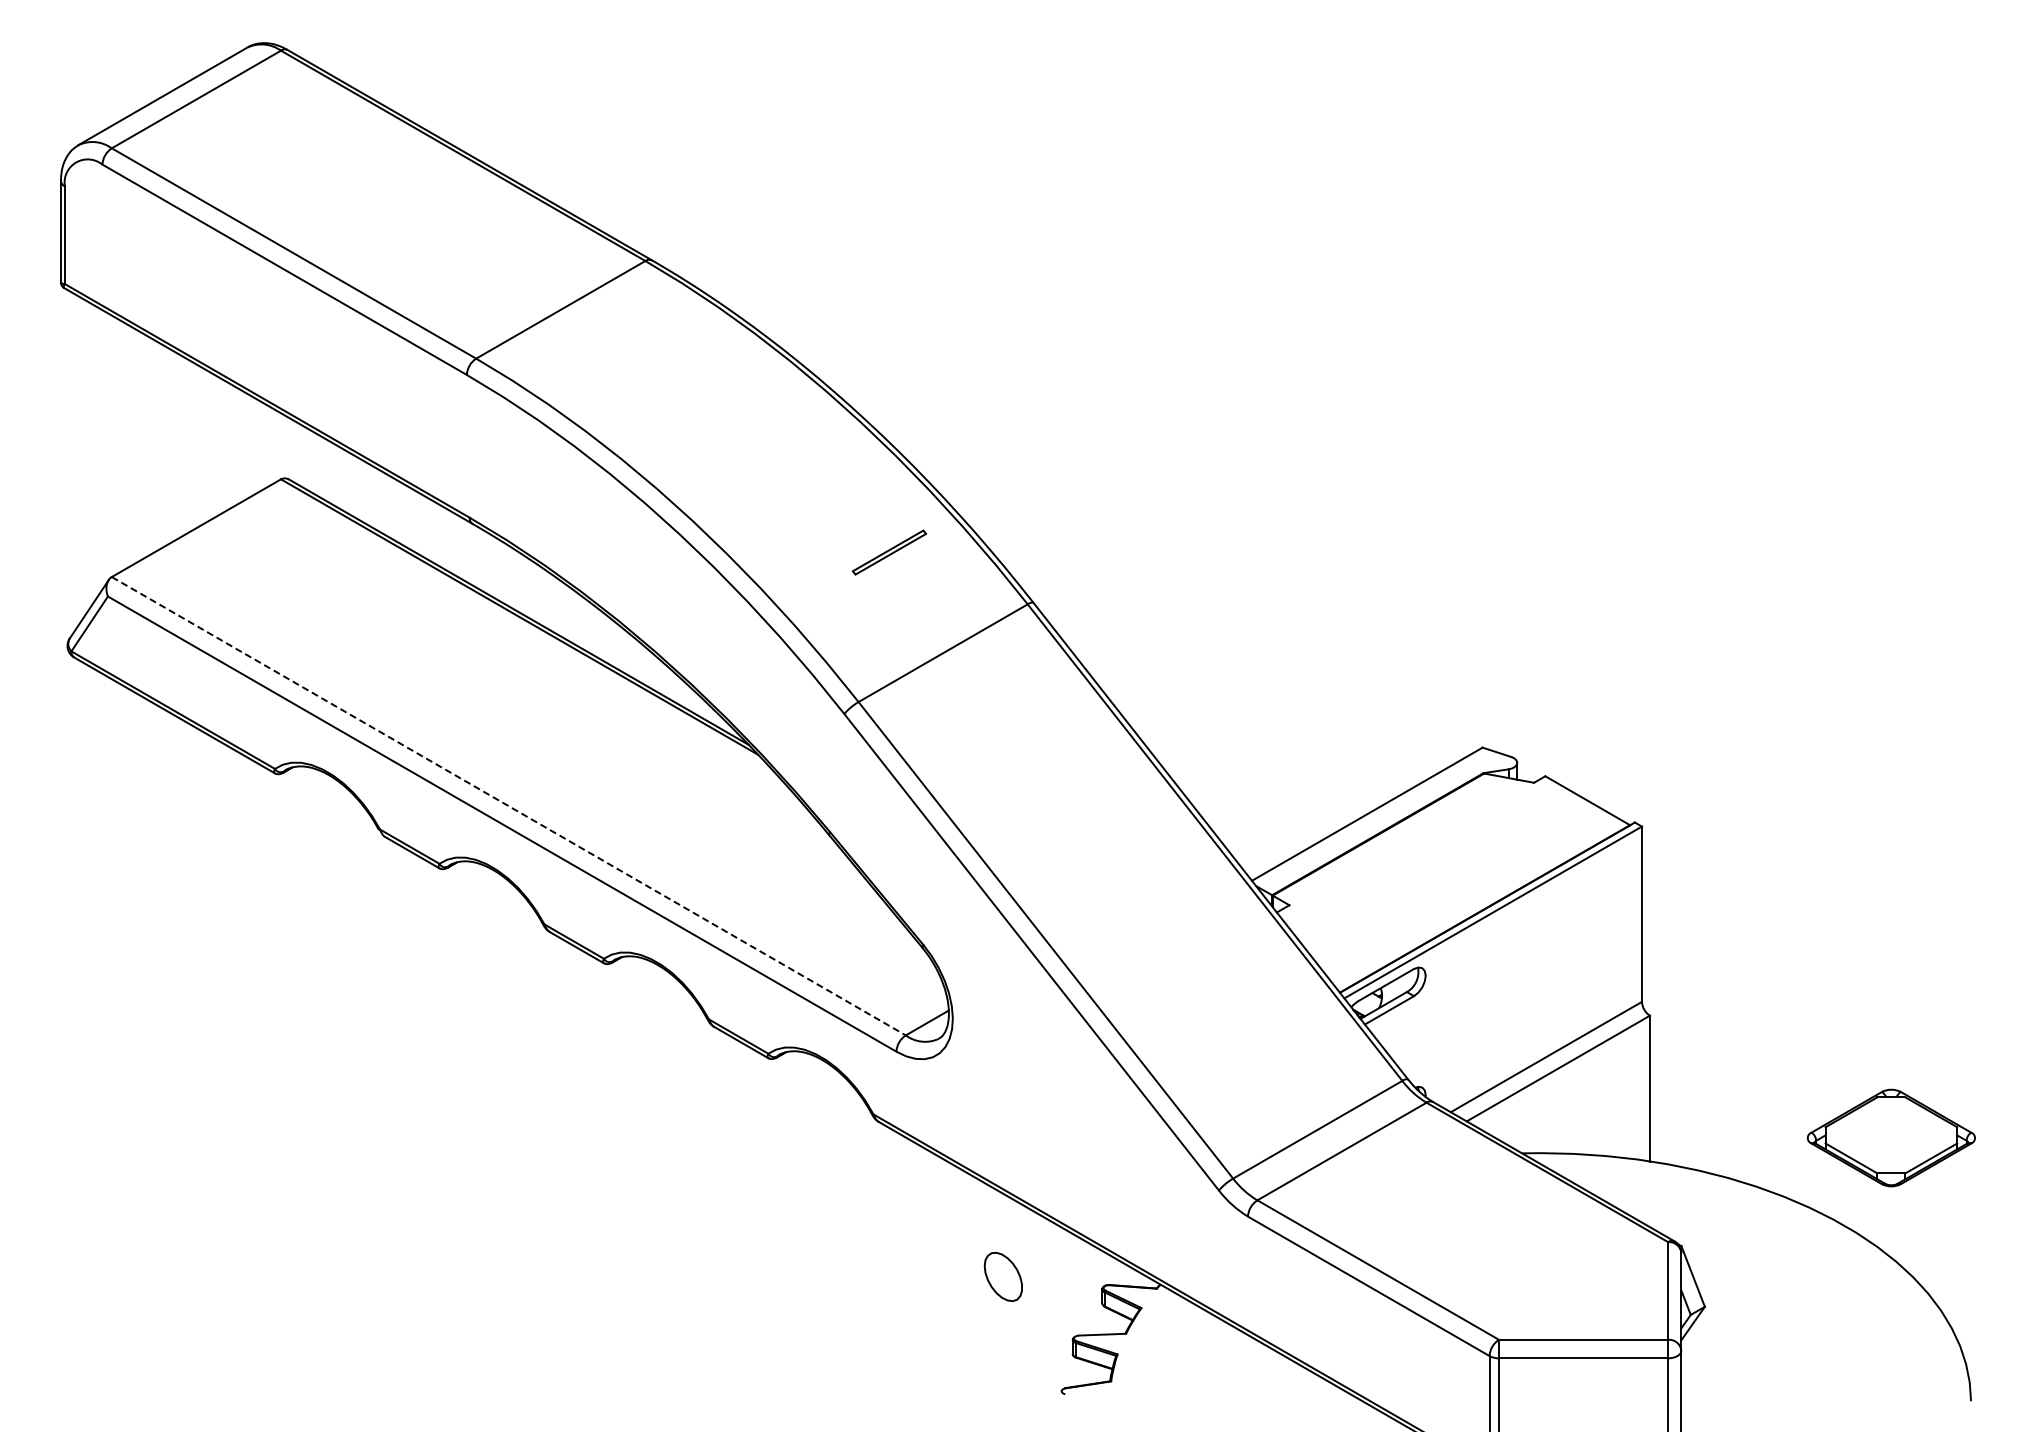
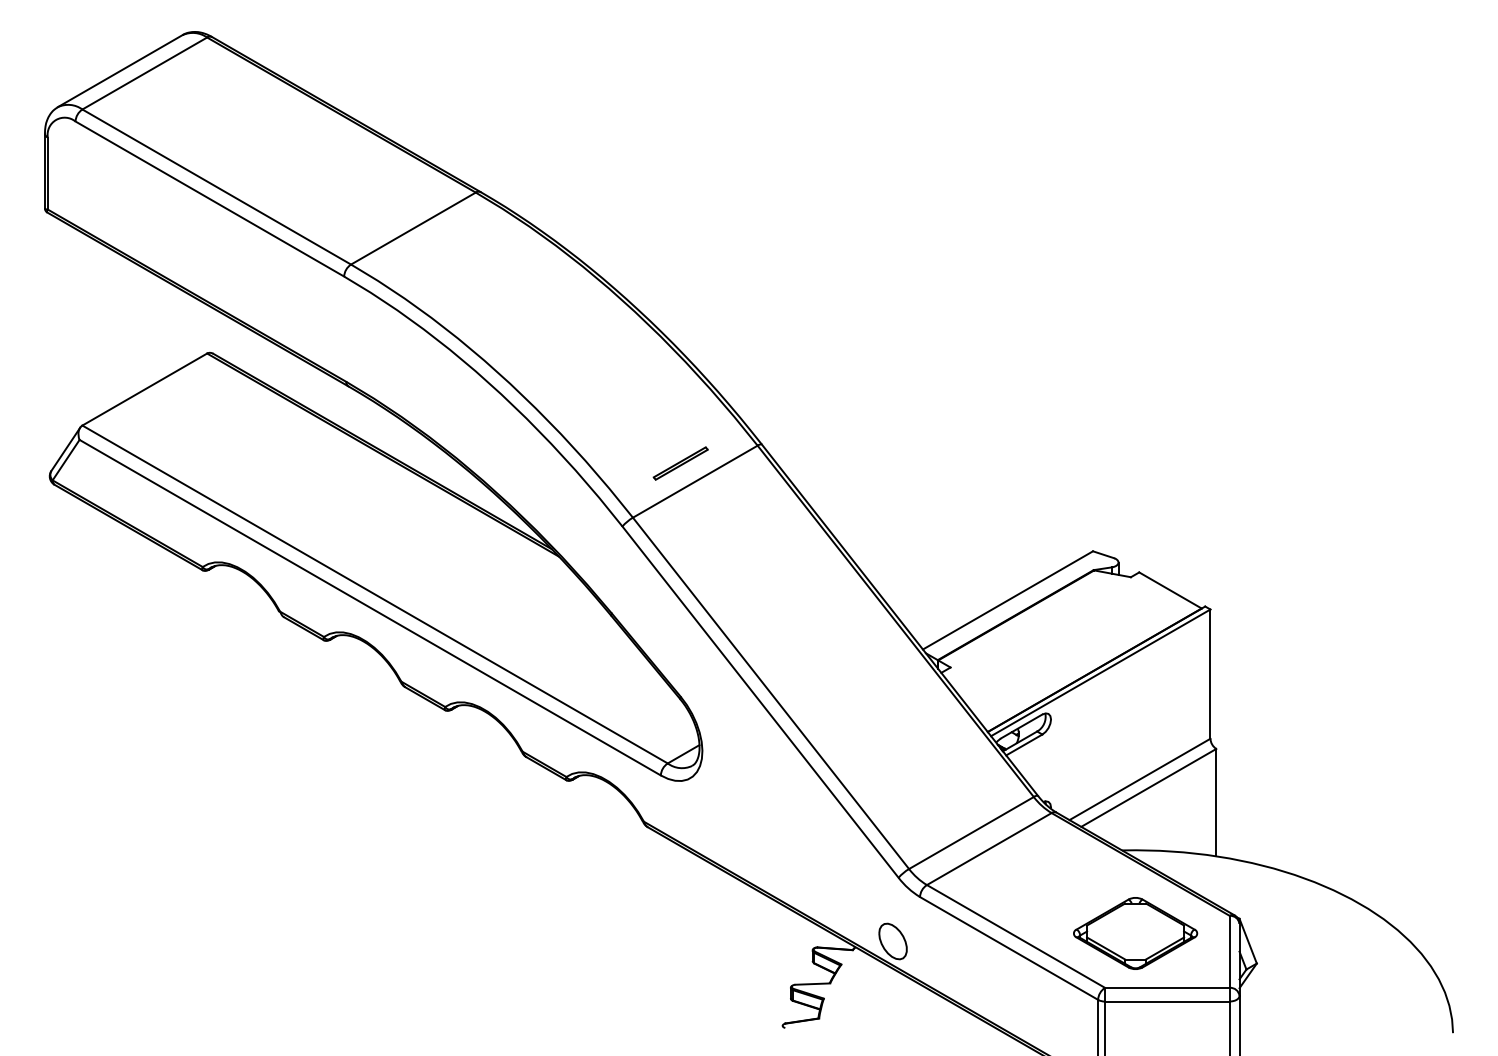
part: (889, 552) -> (680, 463), moved
line: (509, 806) -> (375, 594), dashed -> solid
part: (1890, 1137) -> (1134, 933), moved
part: (1002, 1276) -> (892, 941), moved

